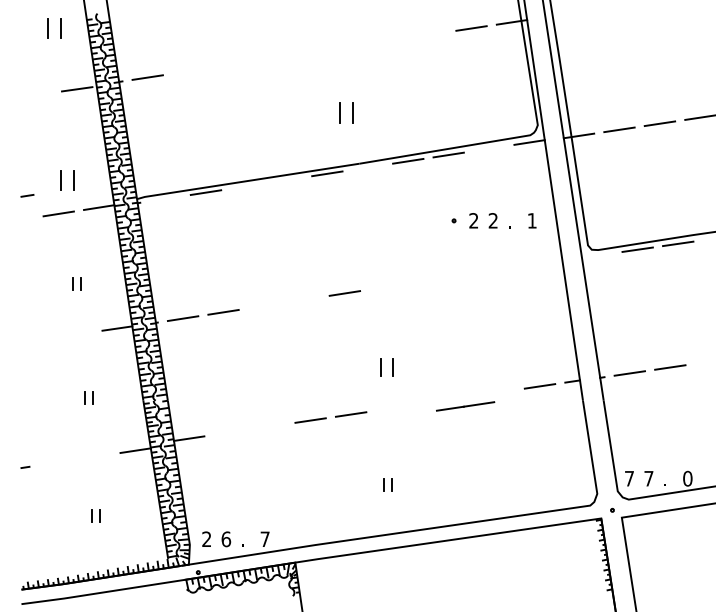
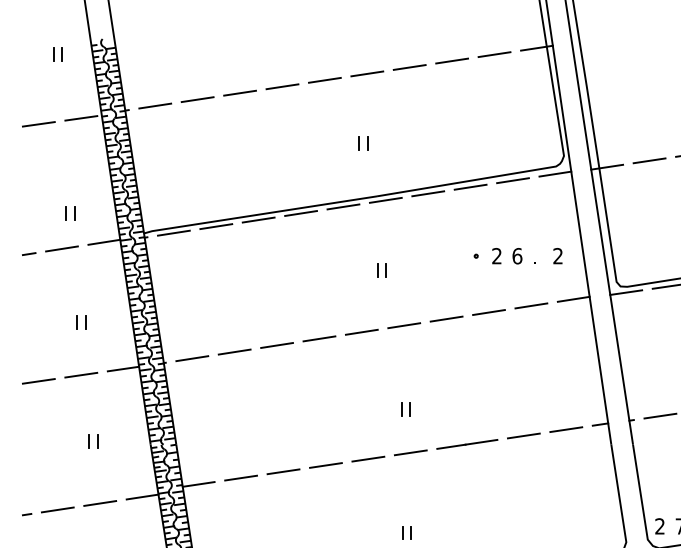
part: (54, 28) -> (57, 54), size x0.62
line: (430, 34) -> (451, 60), added
line: (390, 40) -> (409, 67), added
line: (349, 46) -> (366, 73), added
line: (309, 52) -> (324, 79), added
line: (269, 58) -> (282, 86), added
line: (228, 65) -> (239, 93), added
line: (188, 71) -> (197, 99), added
line: (36, 94) -> (38, 123), added
part: (346, 112) -> (363, 142), size x0.62
line: (488, 148) -> (512, 180), added
line: (367, 167) -> (385, 200), added
part: (66, 179) -> (70, 212), size x0.62
line: (286, 179) -> (300, 212), added
line: (246, 186) -> (258, 220), added
line: (27, 195) -> (29, 253), moved
line: (165, 198) -> (173, 232), added
text: (493, 220) -> (517, 255), 2 -> 6
text: (531, 220) -> (557, 255), 1 -> 2
part: (363, 234) -> (381, 270), added
line: (597, 255) -> (626, 292), added
line: (546, 261) -> (573, 298), added
line: (506, 267) -> (531, 305), added
line: (466, 274) -> (489, 312), added
line: (425, 280) -> (446, 318), added
line: (385, 286) -> (404, 324), added
line: (304, 299) -> (319, 338), added
line: (263, 305) -> (276, 344), added
line: (76, 334) -> (80, 375), added
line: (36, 340) -> (38, 381), added
part: (386, 367) -> (405, 409), size x0.71
line: (499, 392) -> (523, 436), added
line: (465, 406) -> (467, 444), moved
line: (391, 408) -> (410, 452), added
line: (269, 426) -> (282, 471), added
line: (229, 432) -> (240, 477), added
line: (95, 456) -> (100, 503), added
line: (54, 462) -> (57, 509), added
text: (629, 478) -> (660, 526), 7 -> 2

